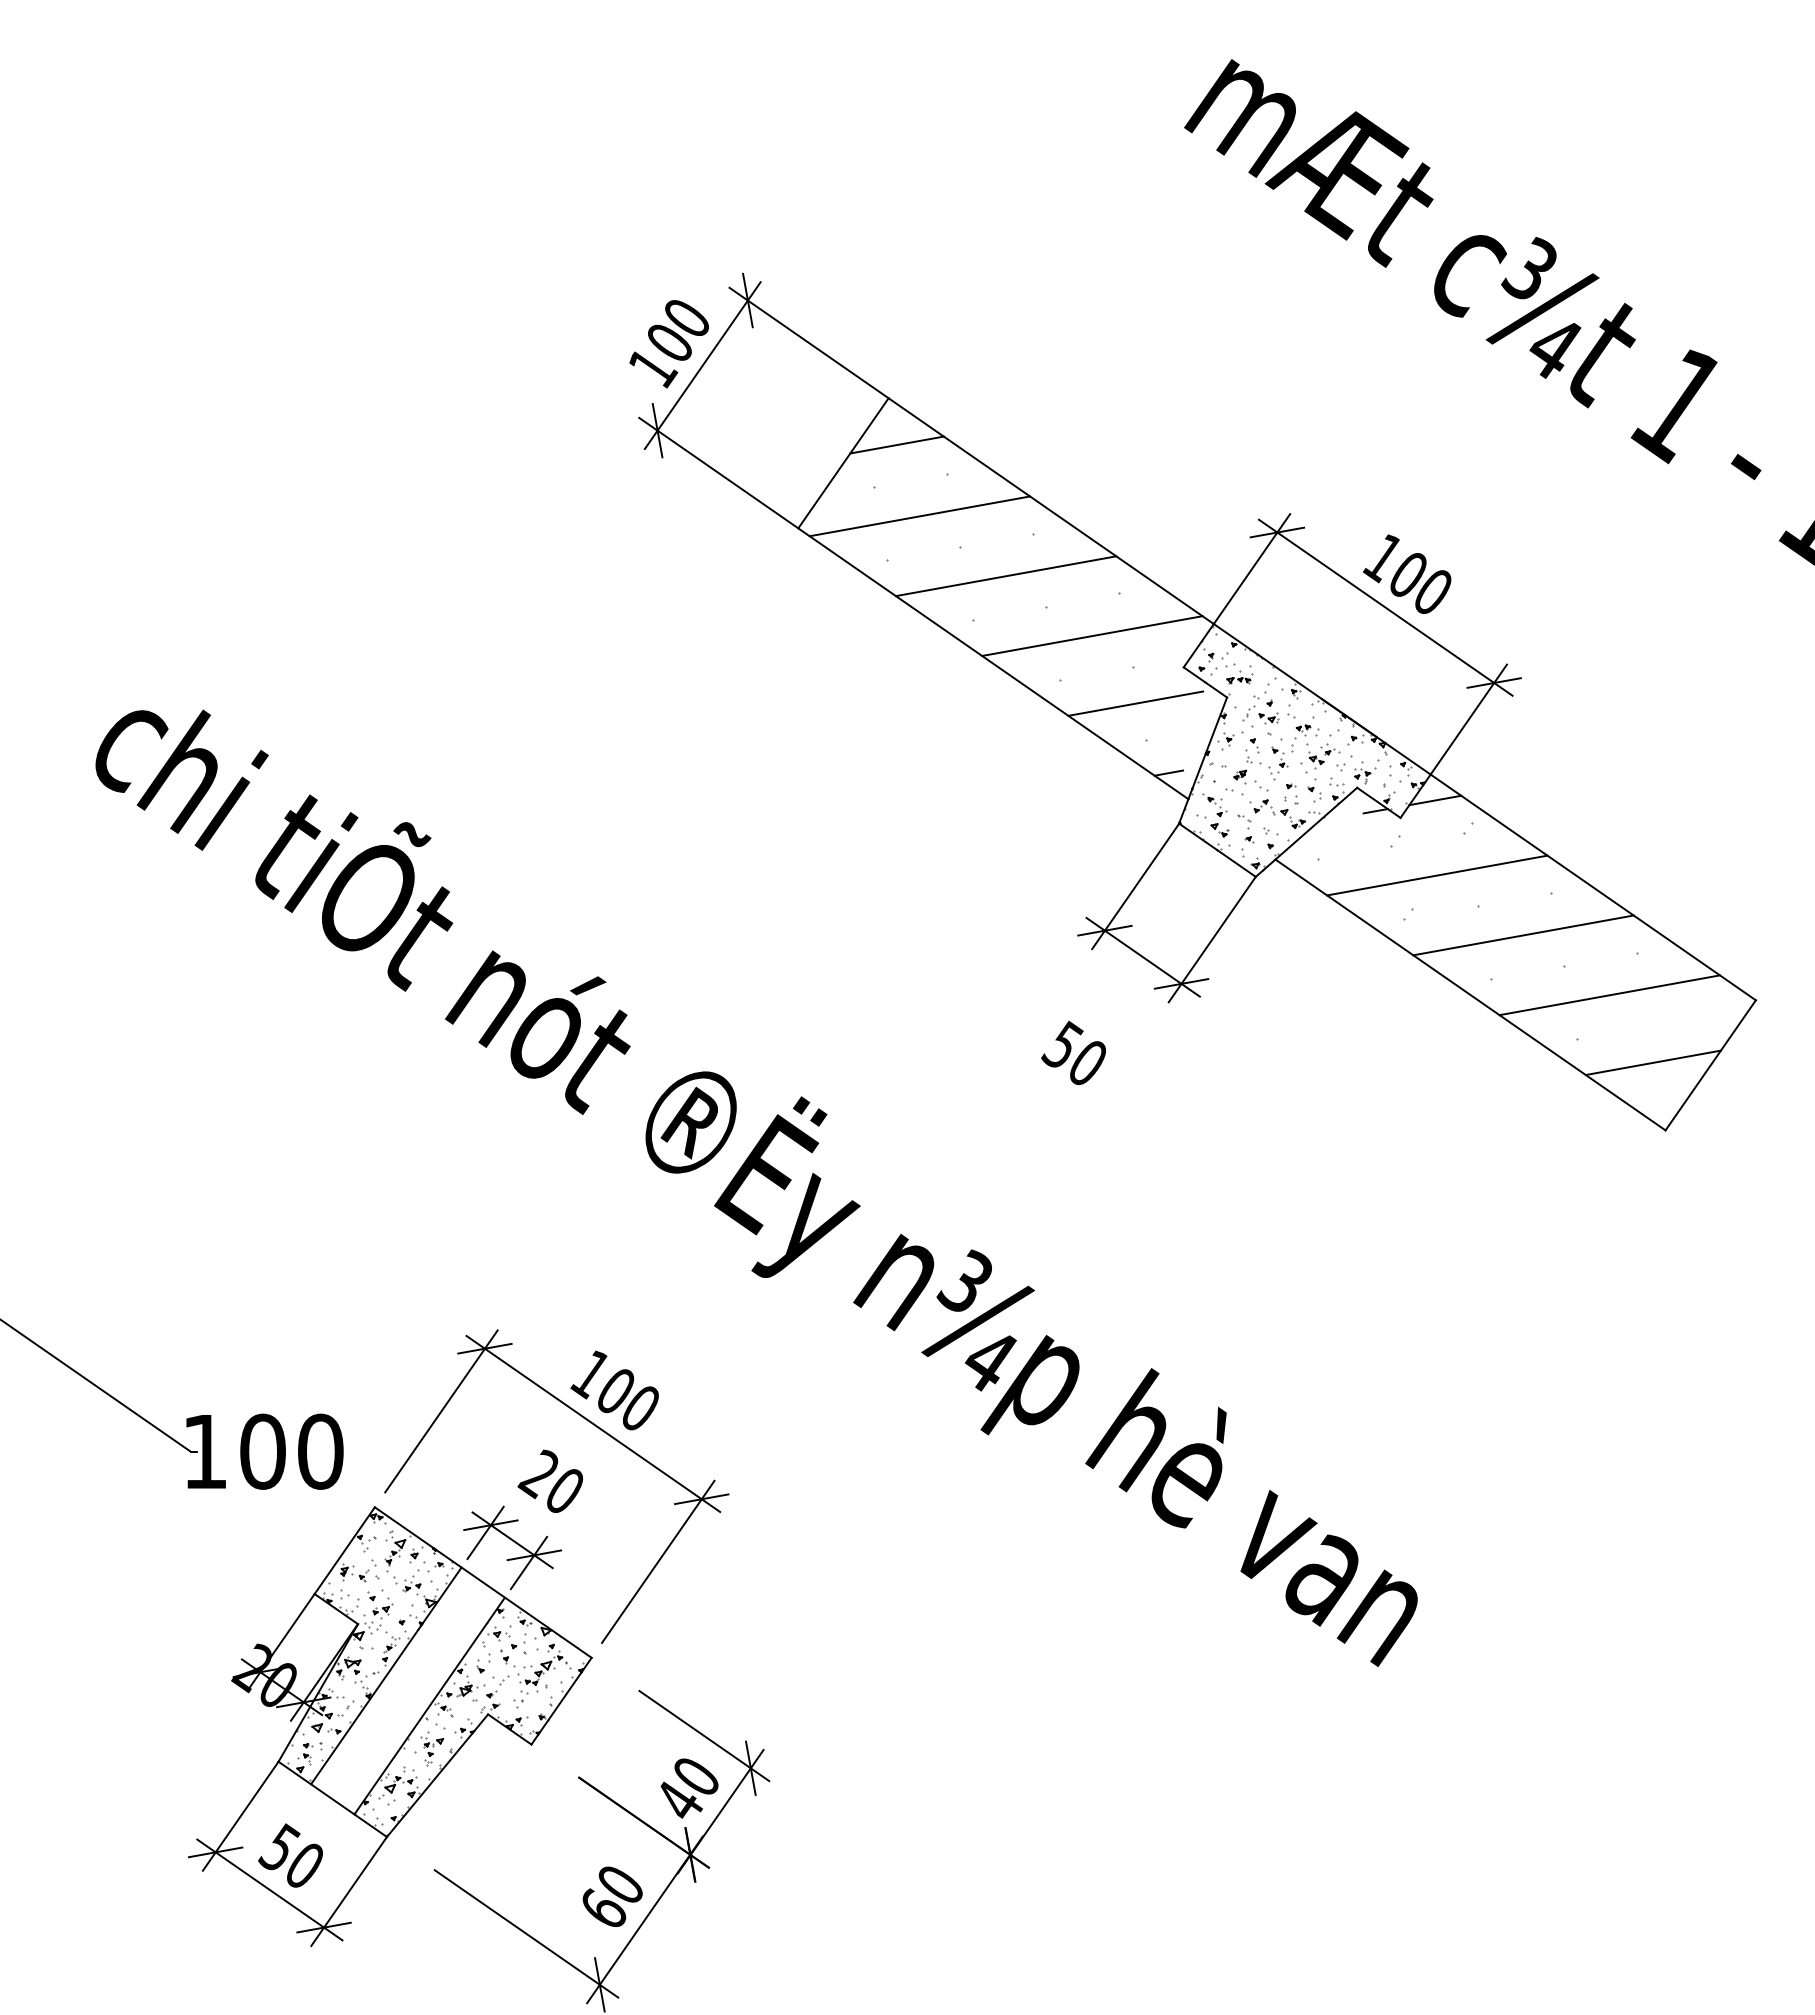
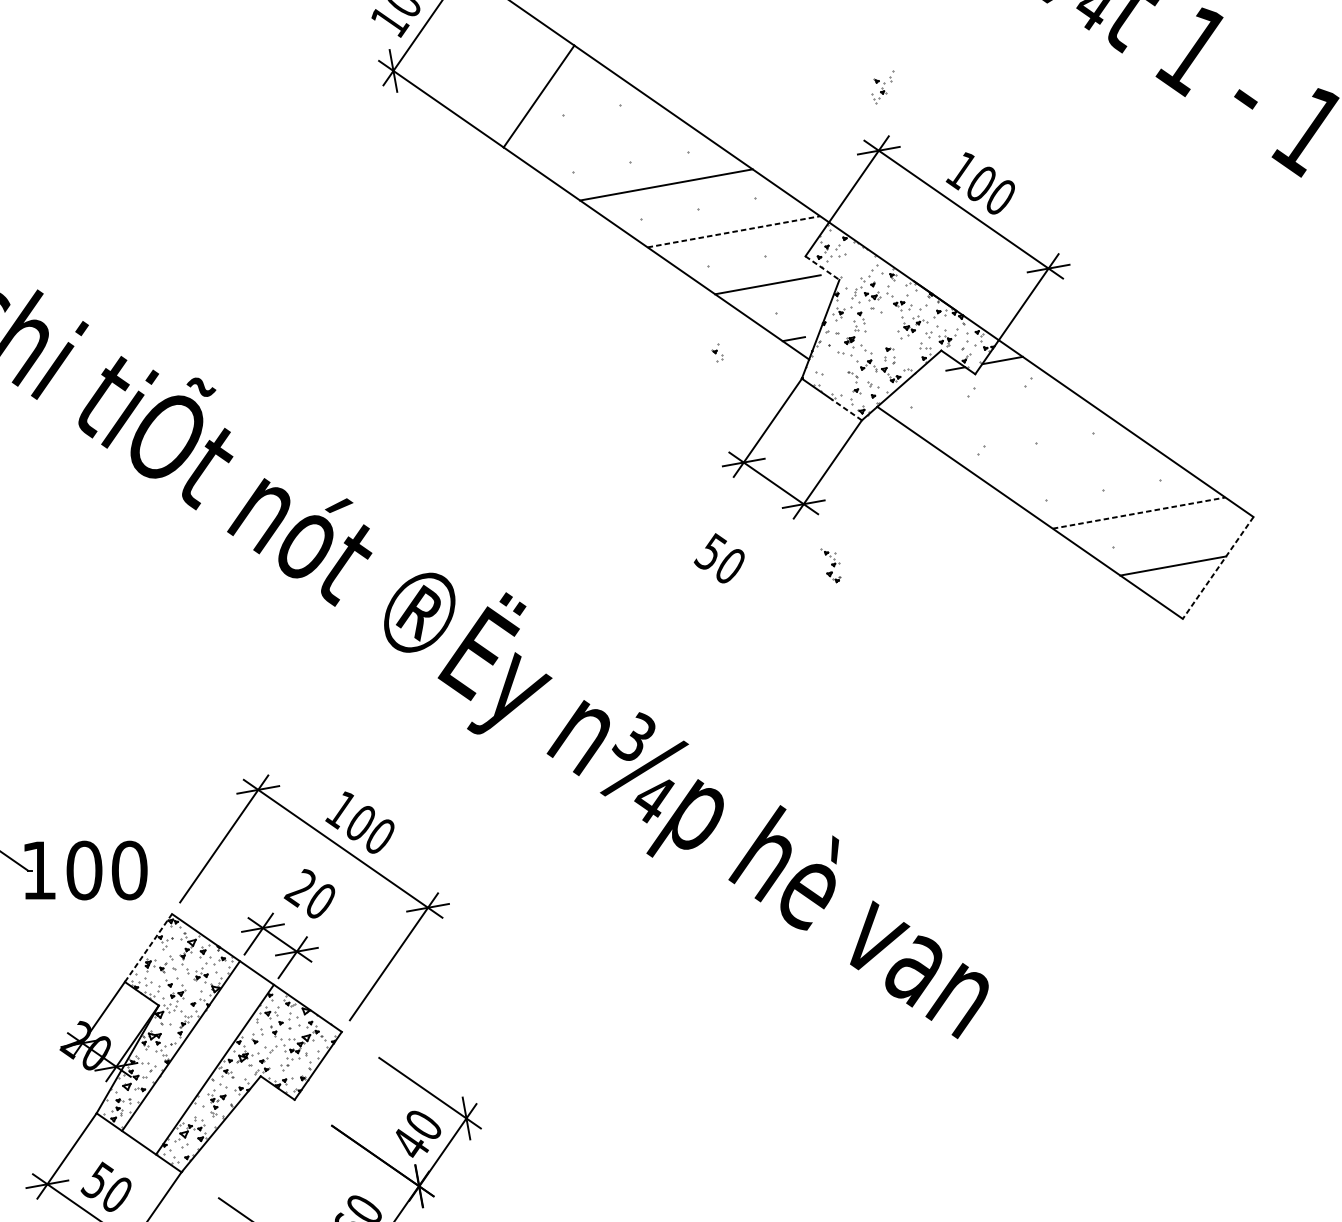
line: (896, 444) -> (580, 81), removed
line: (919, 516) -> (598, 138), removed
line: (1092, 636) -> (734, 232), solid -> dashed
part: (1239, 674) -> (849, 261), removed
line: (1205, 682) -> (822, 268), solid -> dashed
part: (1282, 758) -> (882, 87), moved
part: (1314, 790) -> (717, 352), moved
part: (1215, 815) -> (830, 565), moved
line: (1236, 863) -> (846, 409), solid -> dashed
line: (1437, 875) -> (1004, 419), removed
line: (1523, 935) -> (1071, 466), removed
line: (1609, 995) -> (1138, 513), solid -> dashed
line: (1710, 1065) -> (1218, 568), solid -> dashed
line: (344, 1550) -> (148, 947), solid -> dashed

